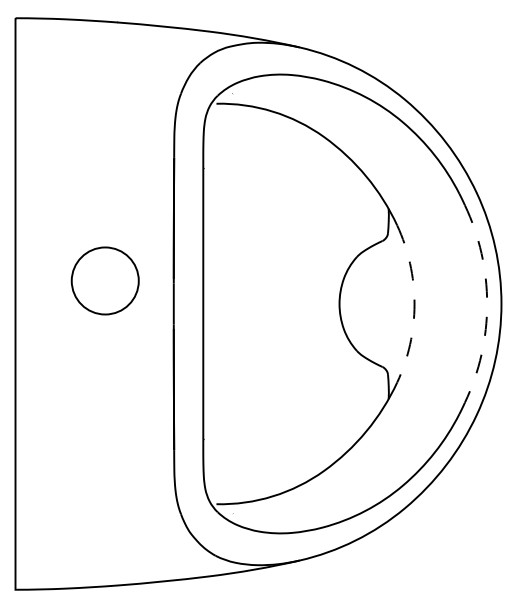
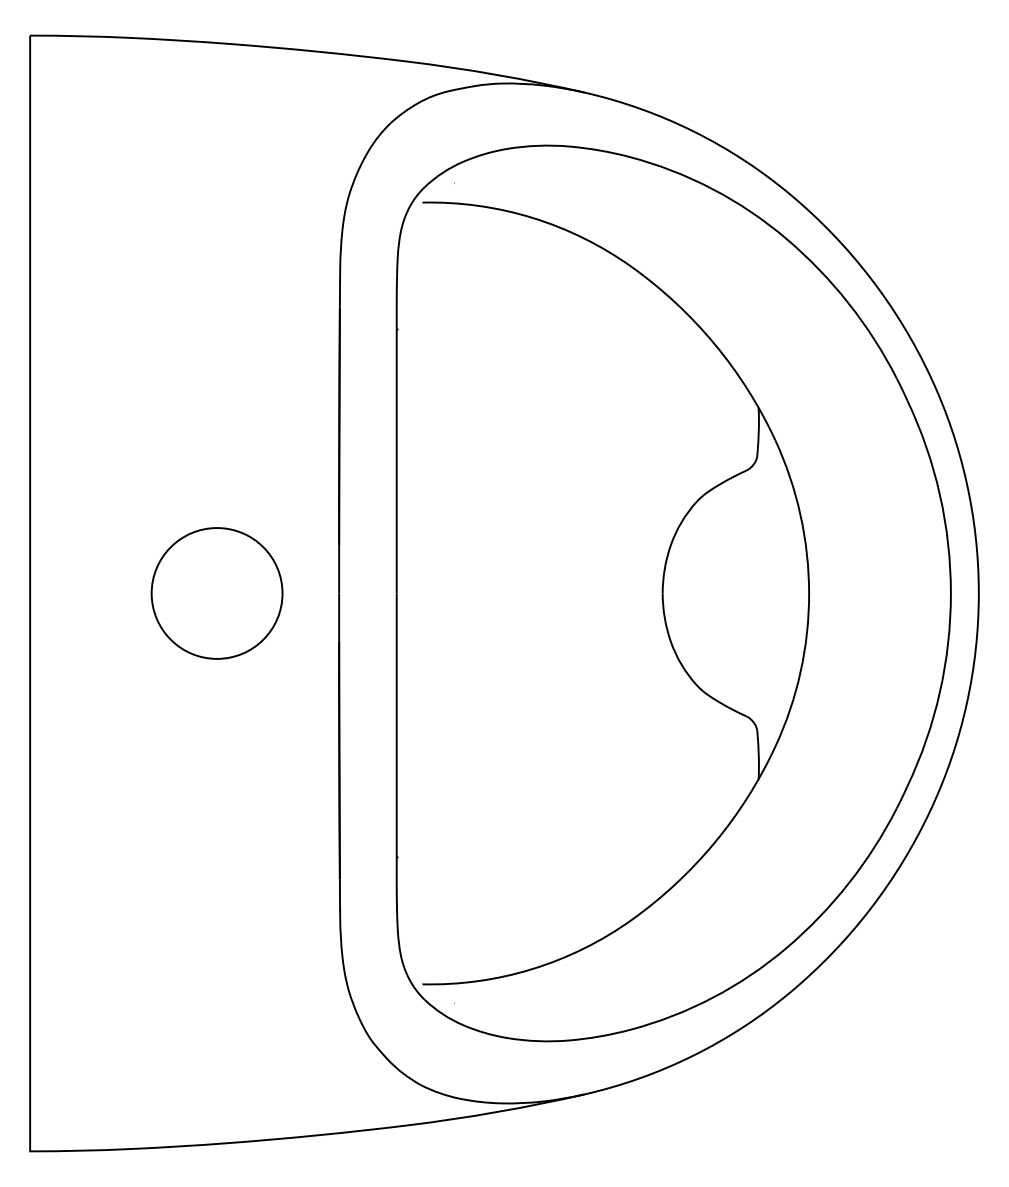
part: (104, 280) -> (215, 592), moved
line: (414, 304) -> (809, 594), dashed -> solid
line: (487, 304) -> (951, 594), dashed -> solid

